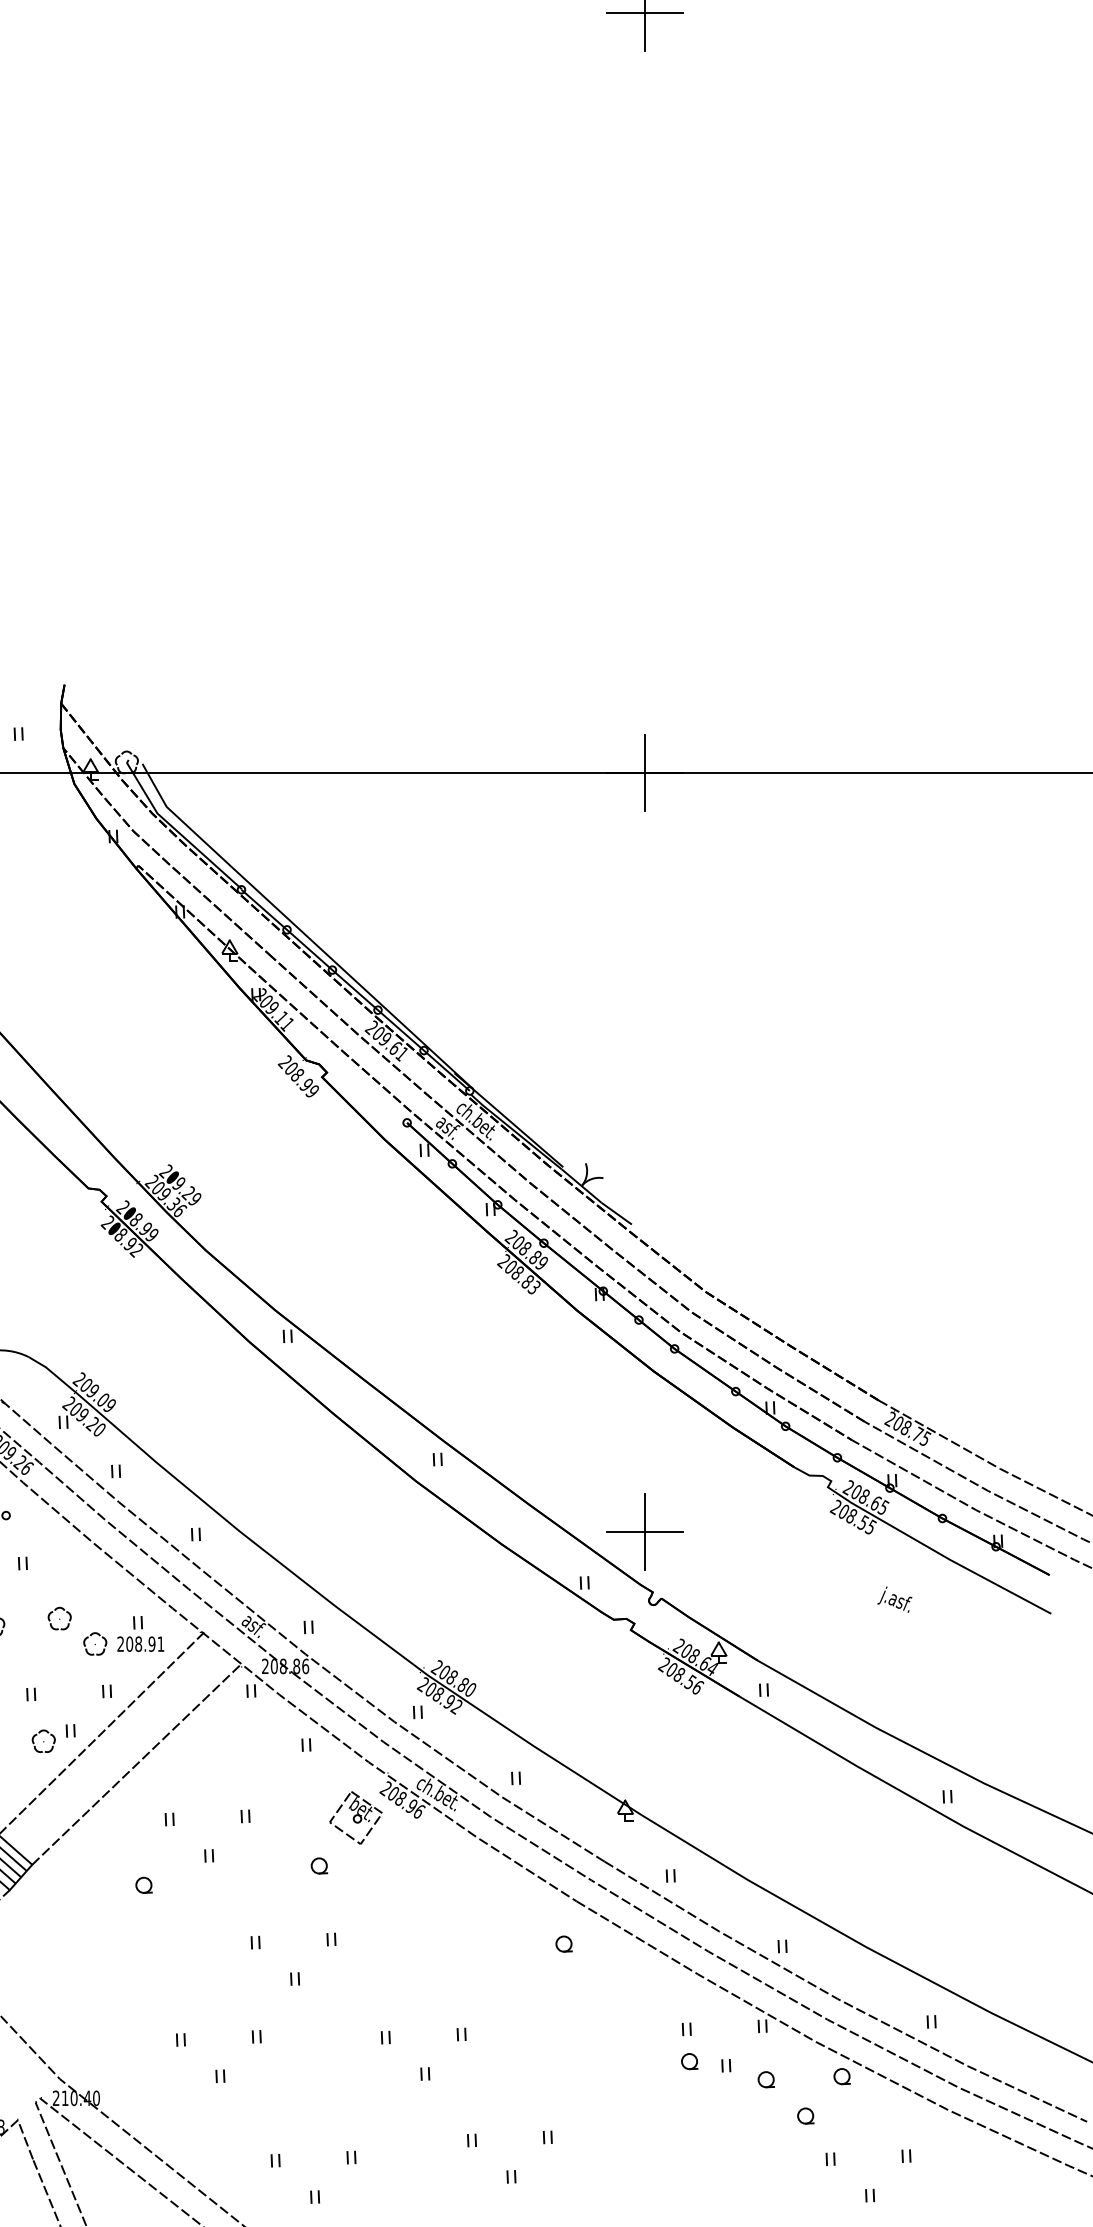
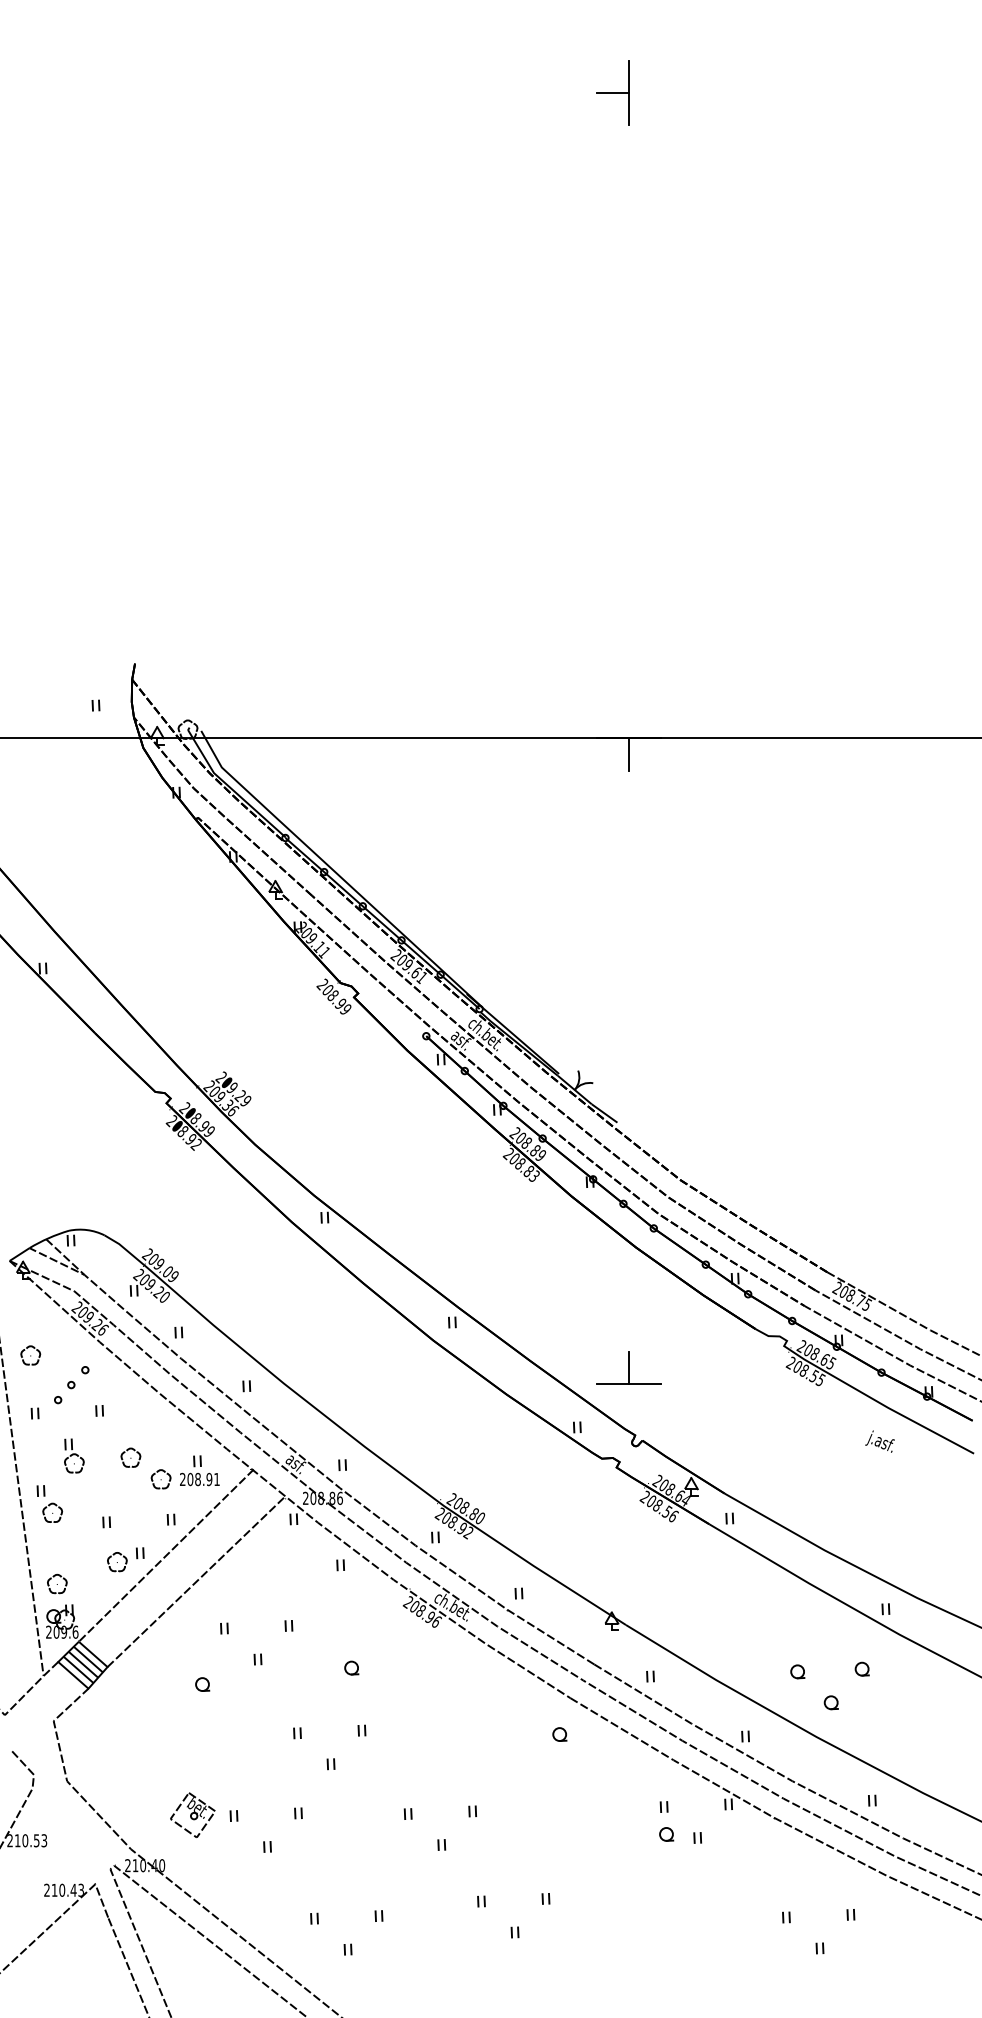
line: (663, 13) -> (644, 92), removed
line: (644, 753) -> (628, 722), removed
line: (644, 1550) -> (628, 1399), removed
text: (894, 1599) -> (879, 1441), moved
part: (355, 1817) -> (192, 1814), moved
part: (803, 2107) -> (829, 1695), moved

